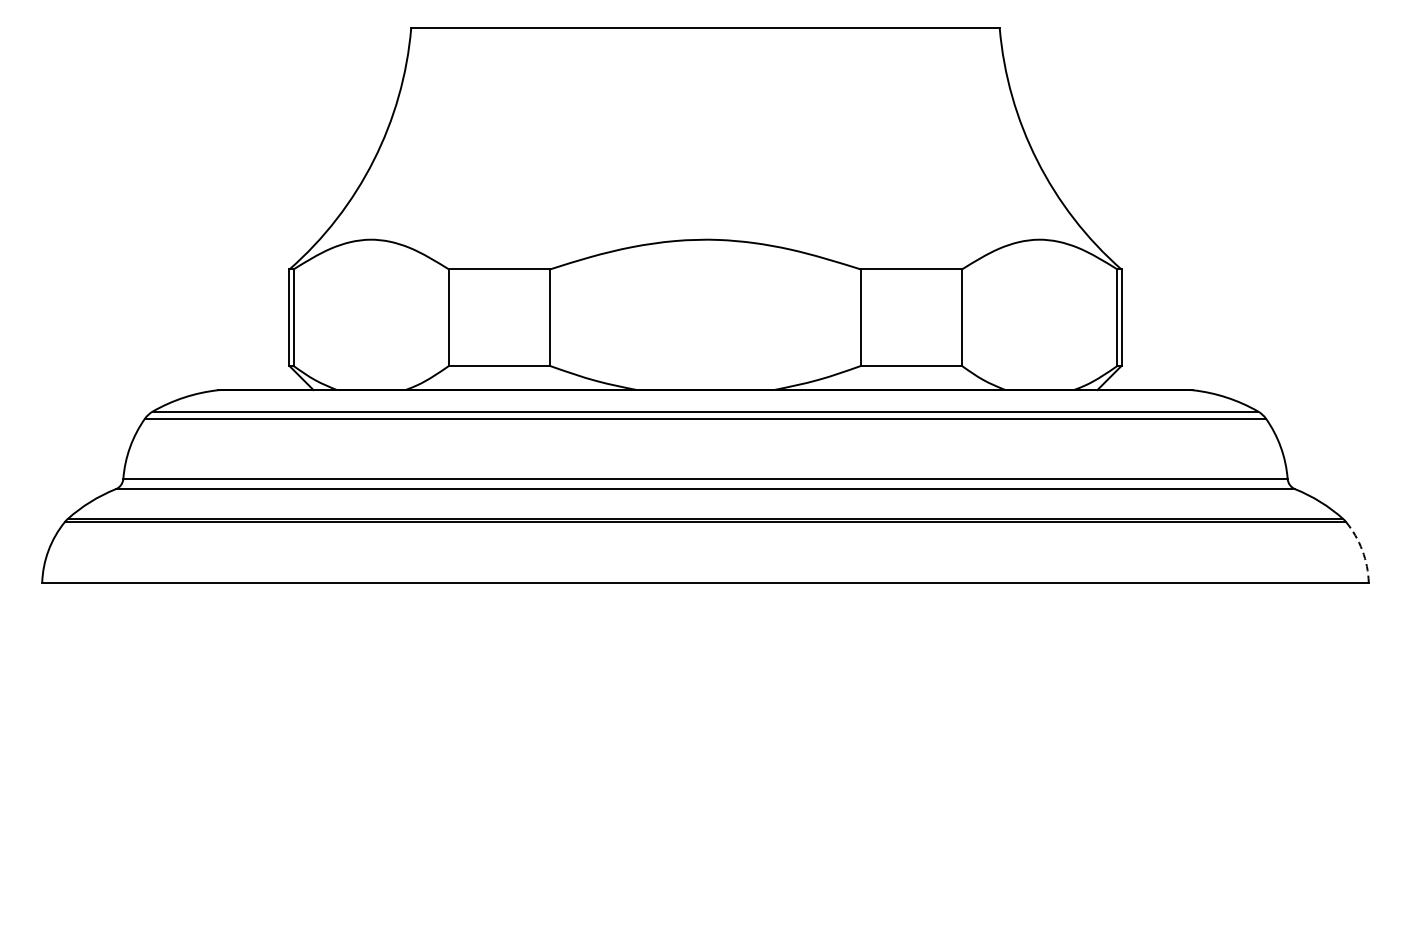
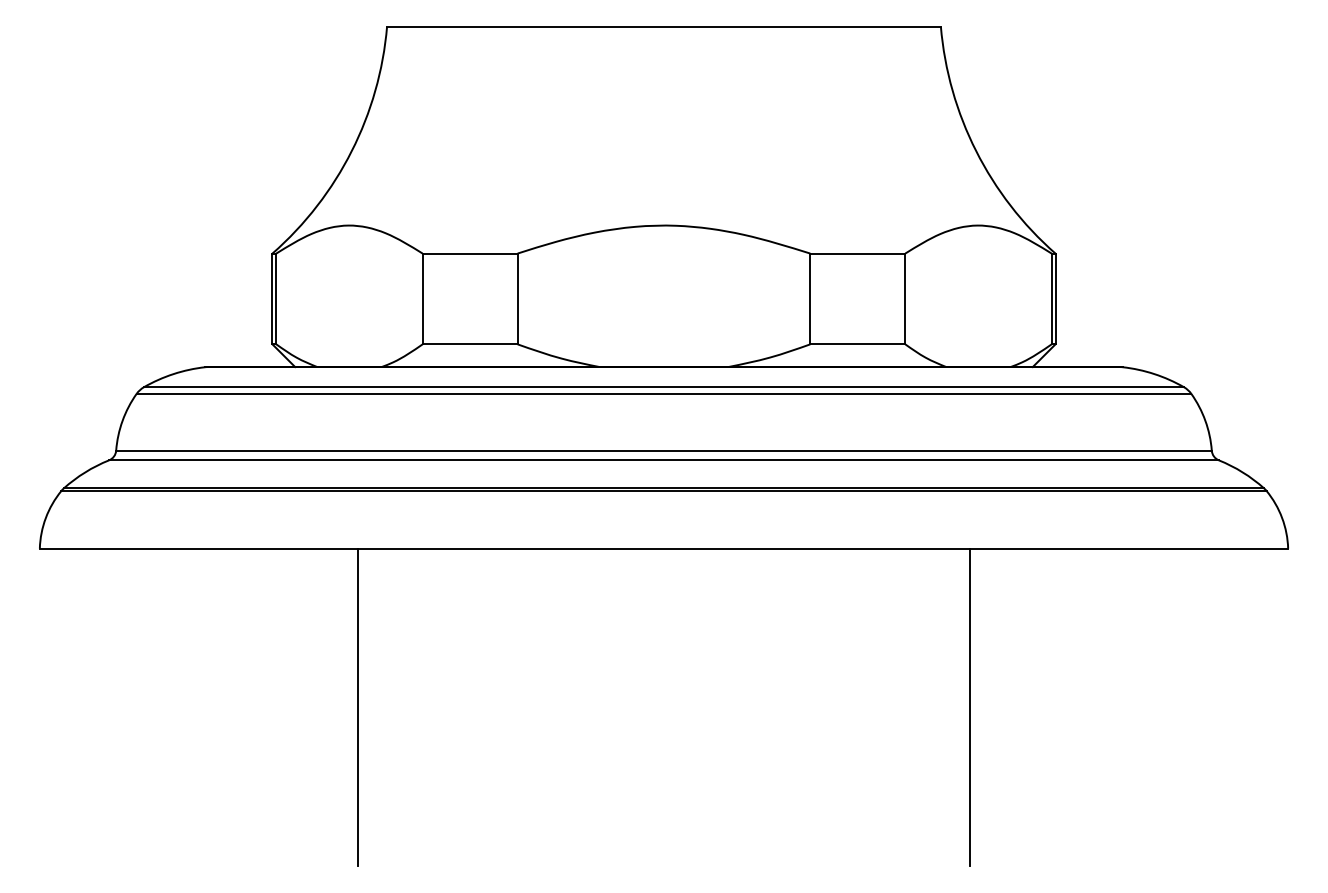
arc: (1362, 551) -> (1282, 518), dashed -> solid
line: (379, 751) -> (357, 707), added
line: (1031, 751) -> (970, 707), added

